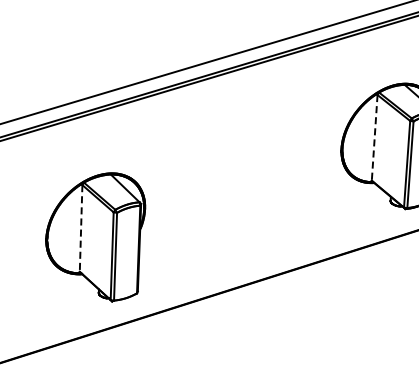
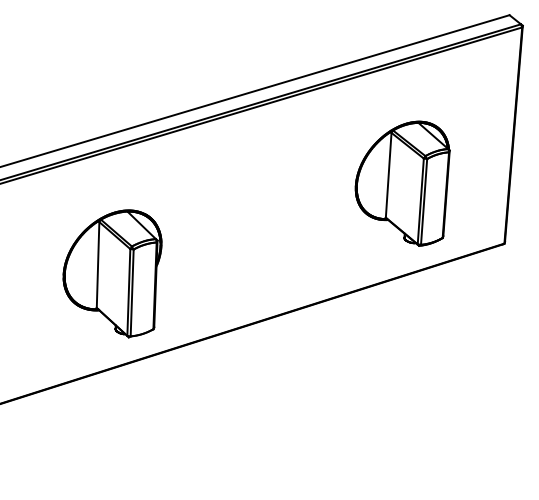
line: (374, 138) -> (388, 175), dashed -> solid
line: (81, 228) -> (98, 265), dashed -> solid

